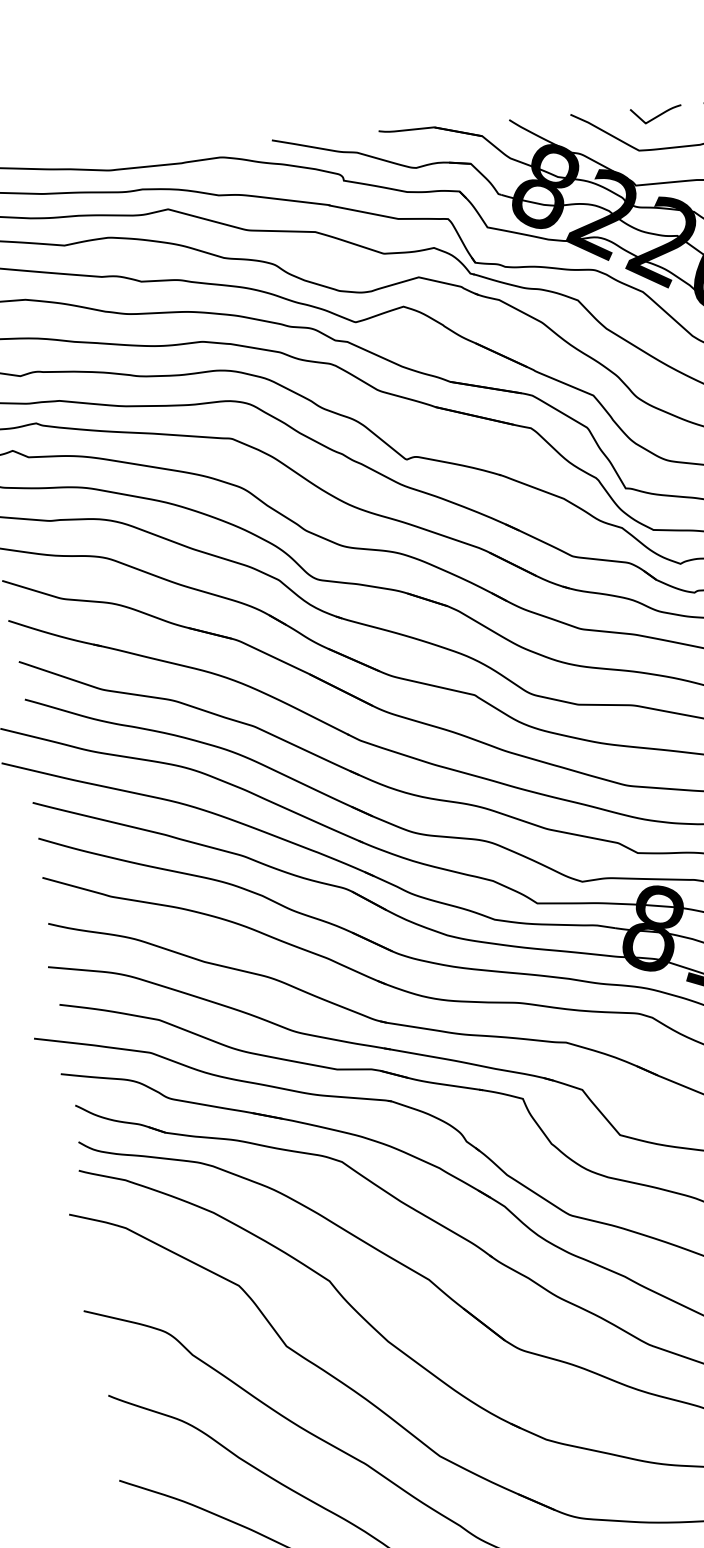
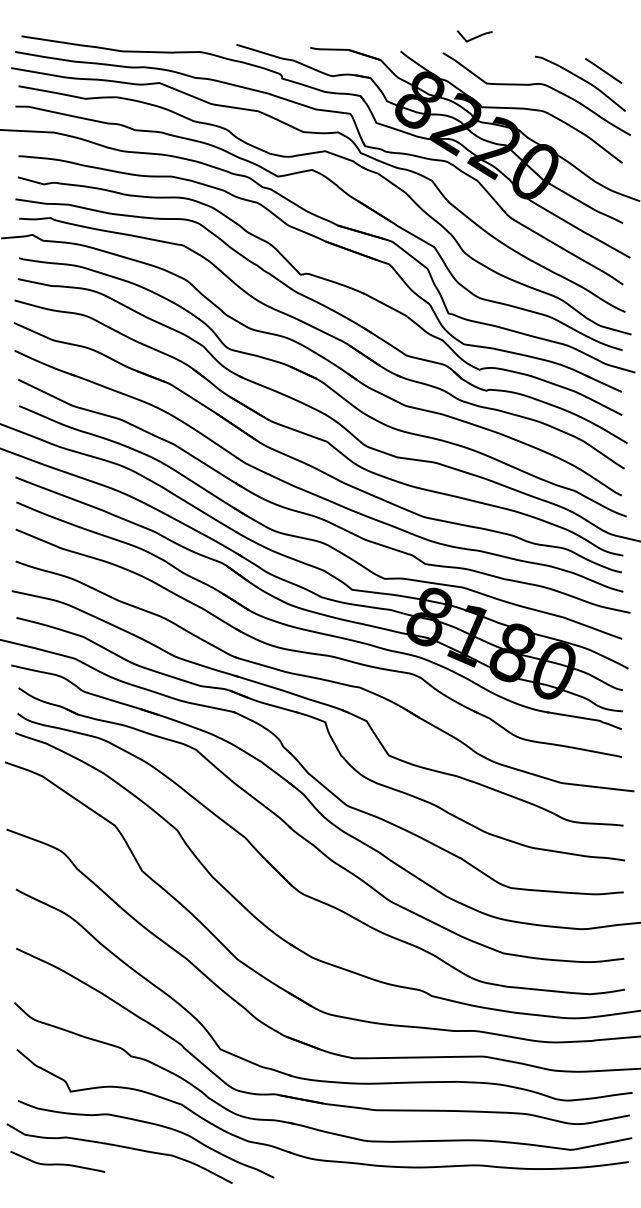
curve: (657, 114) -> (475, 36), moved

